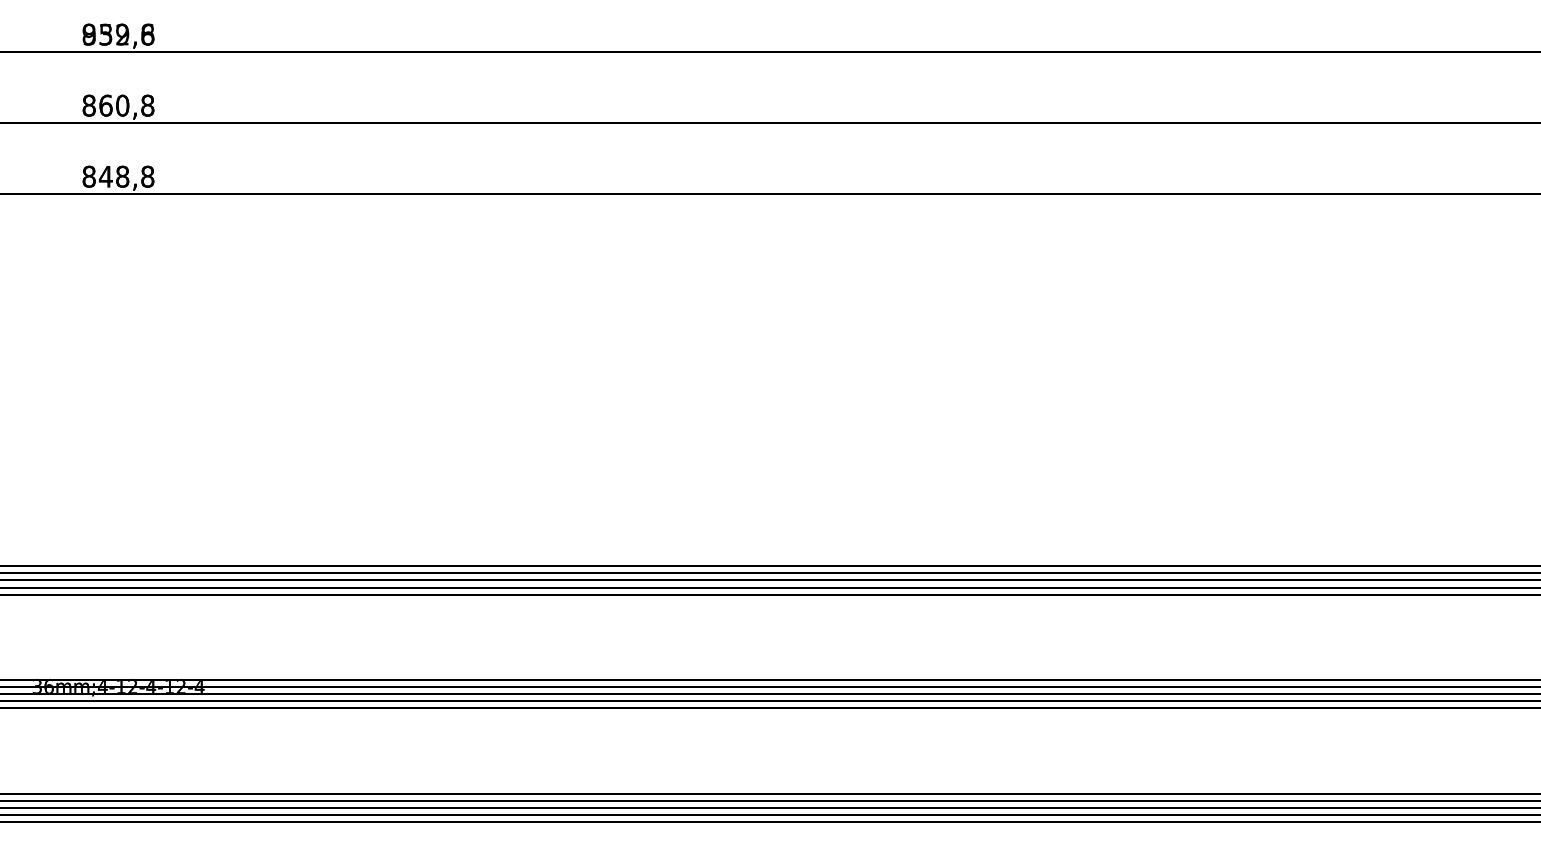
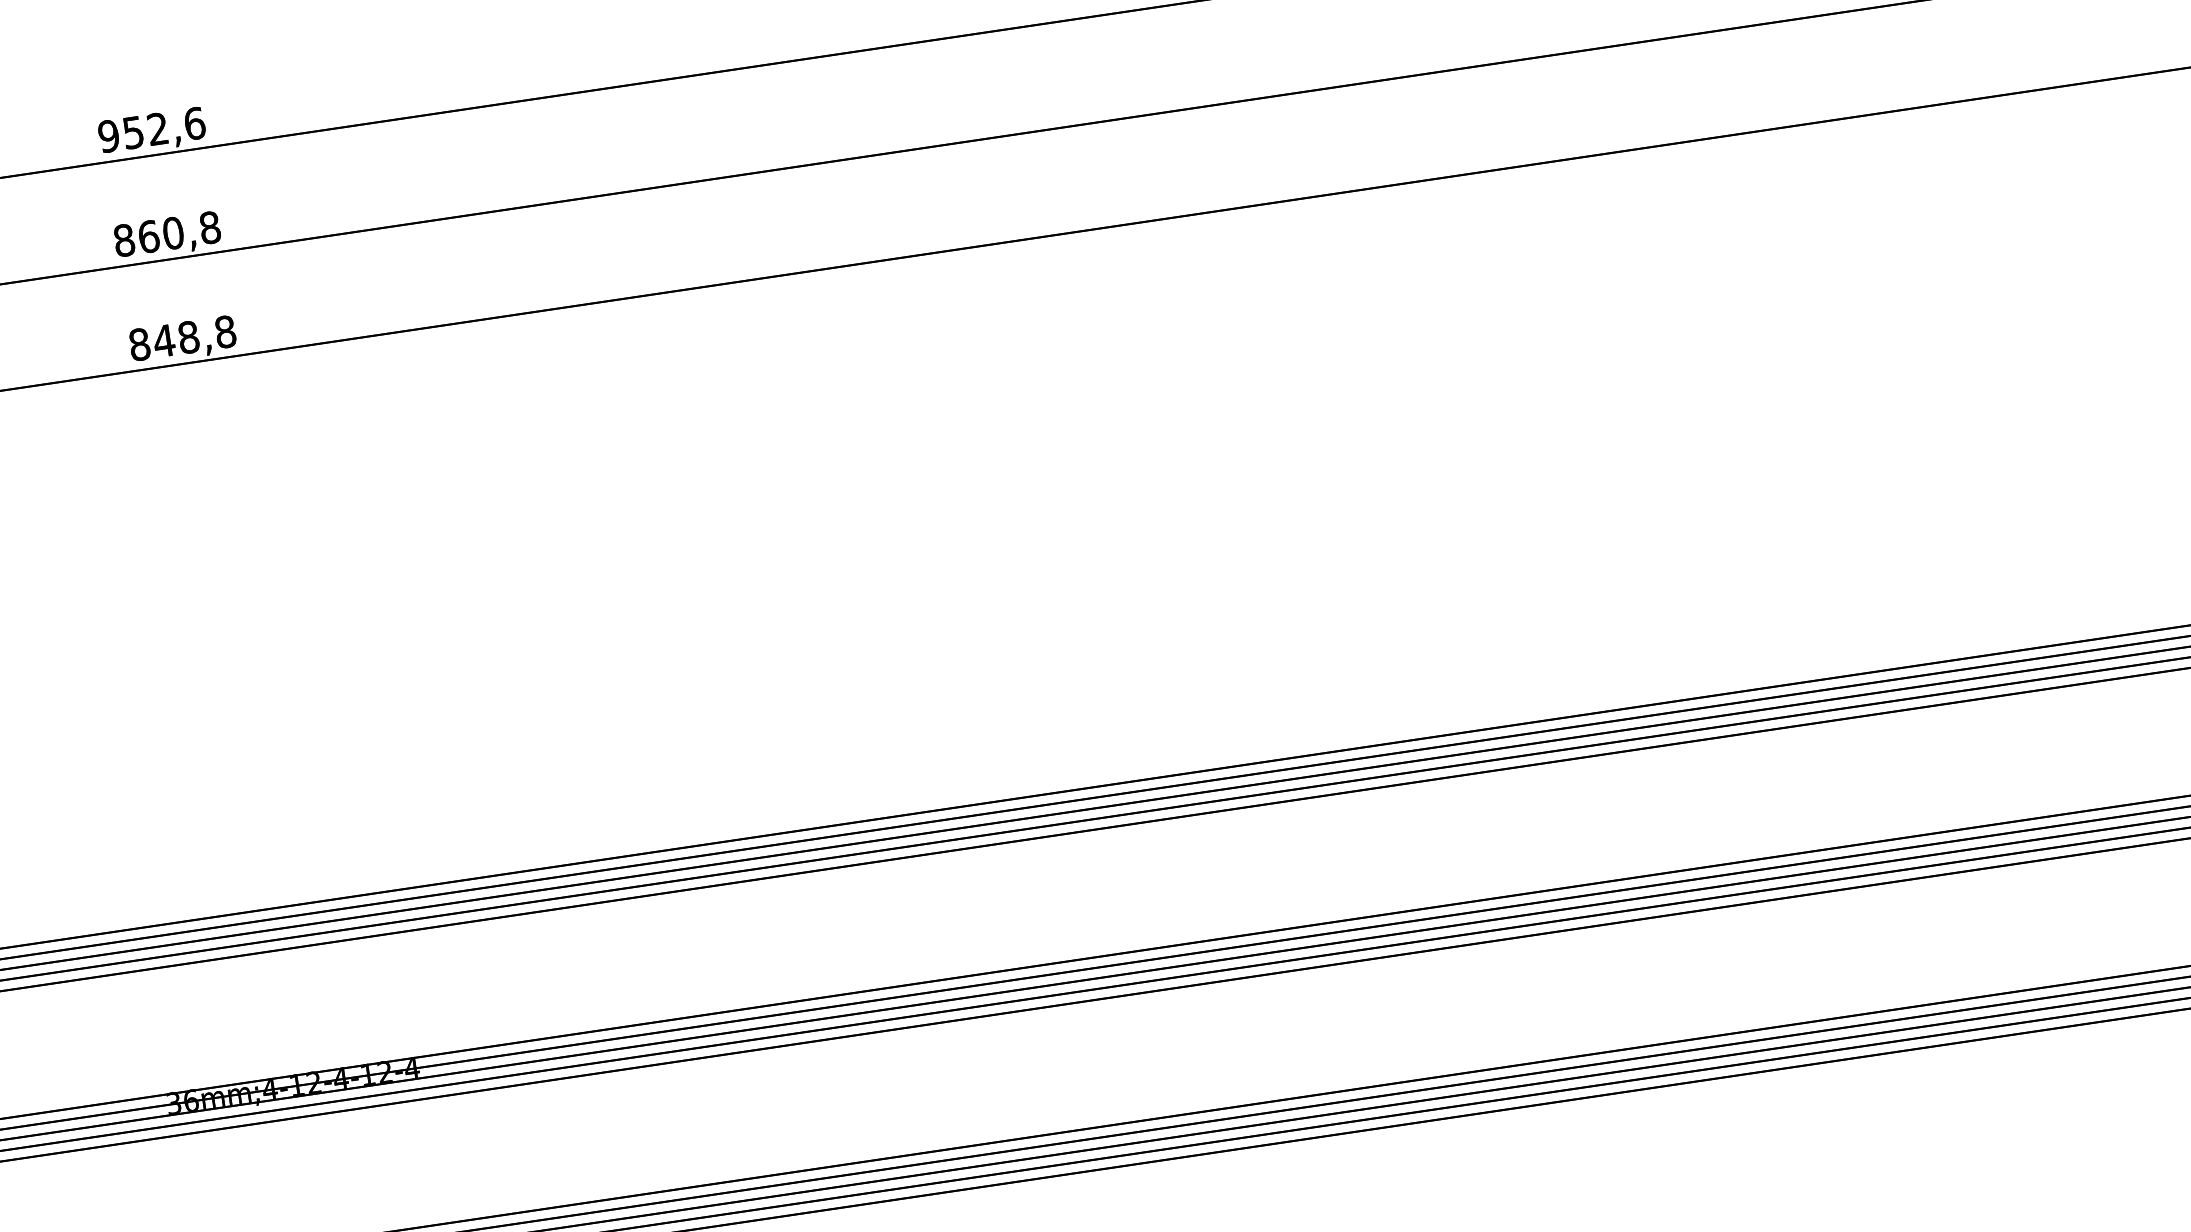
text: (118, 34) -> (151, 129), 839,8 -> 952,6

